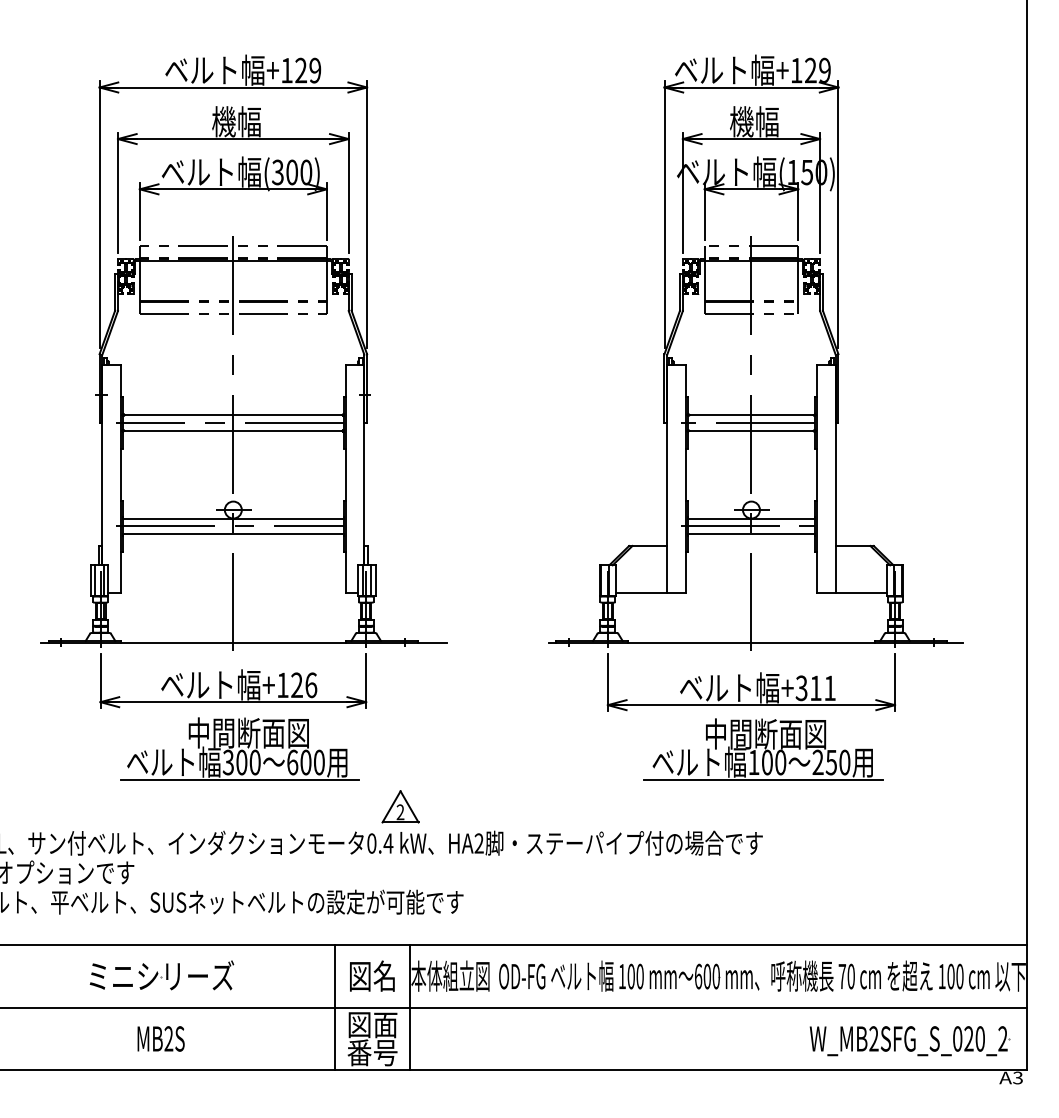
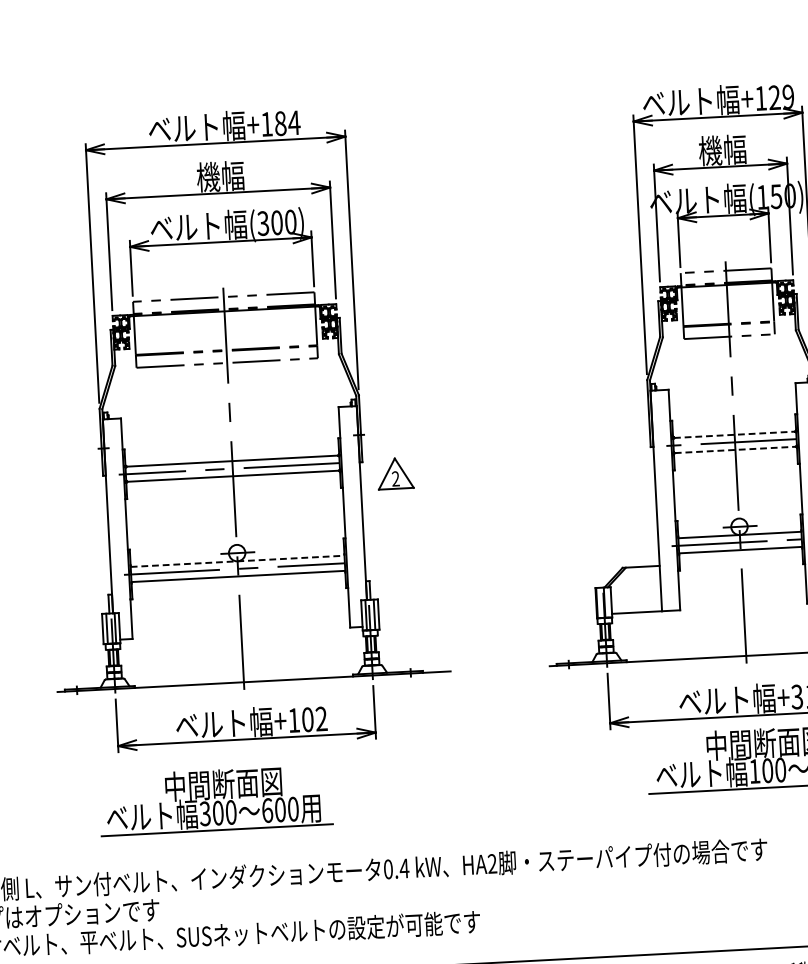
text: (308, 70) -> (287, 123), +129 -> +184
line: (752, 415) -> (735, 435), solid -> dashed
line: (752, 430) -> (736, 449), solid -> dashed
line: (233, 518) -> (237, 561), solid -> dashed
text: (304, 685) -> (315, 719), +126 -> +102
part: (239, 748) -> (215, 799), moved
part: (400, 806) -> (395, 473), moved

